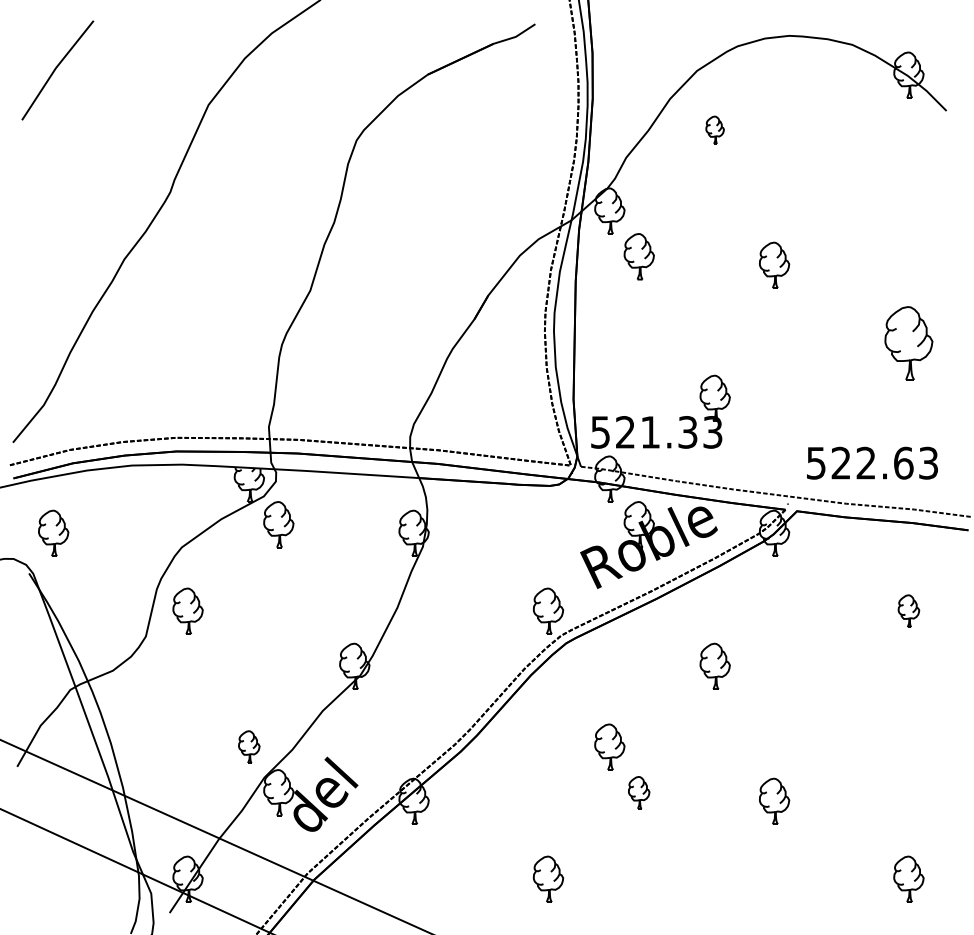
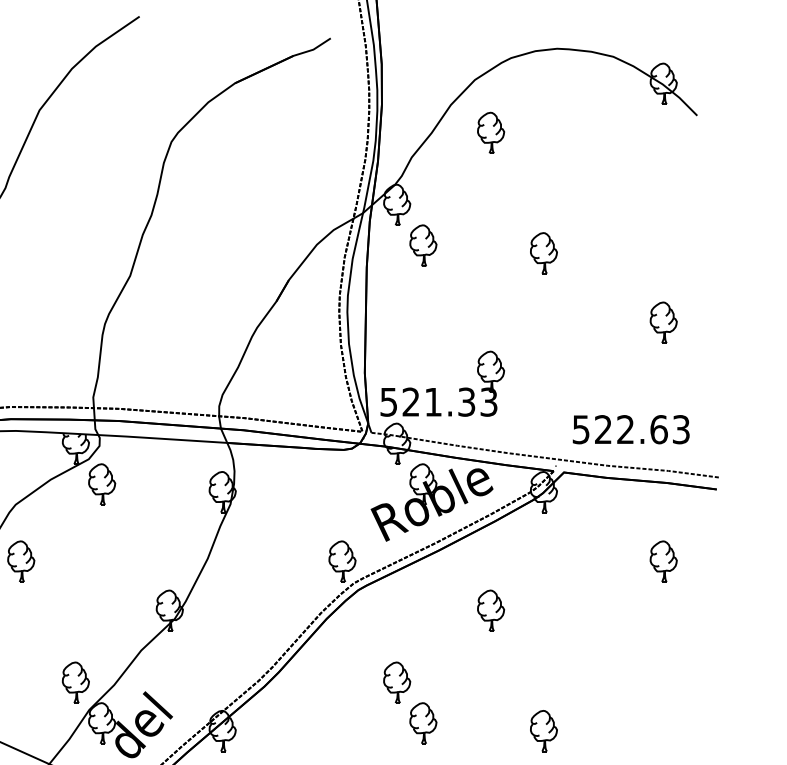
part: (714, 129) -> (490, 132), size x1.67
part: (908, 342) -> (663, 322), size x0.62
part: (908, 610) -> (663, 560), size x1.43
part: (248, 746) -> (75, 682), size x1.43
part: (638, 792) -> (422, 723), size x1.43

